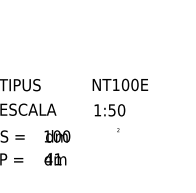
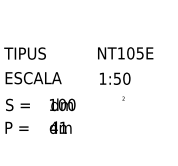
text: (134, 84) -> (139, 52), NT100E -> NT105E

